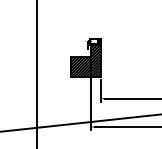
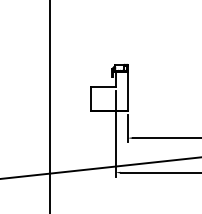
hatch: (85, 60) -> (109, 91), removed

